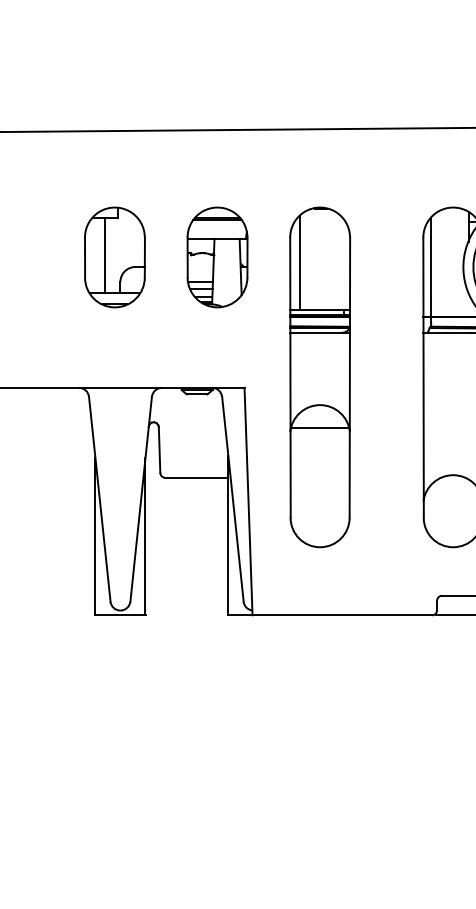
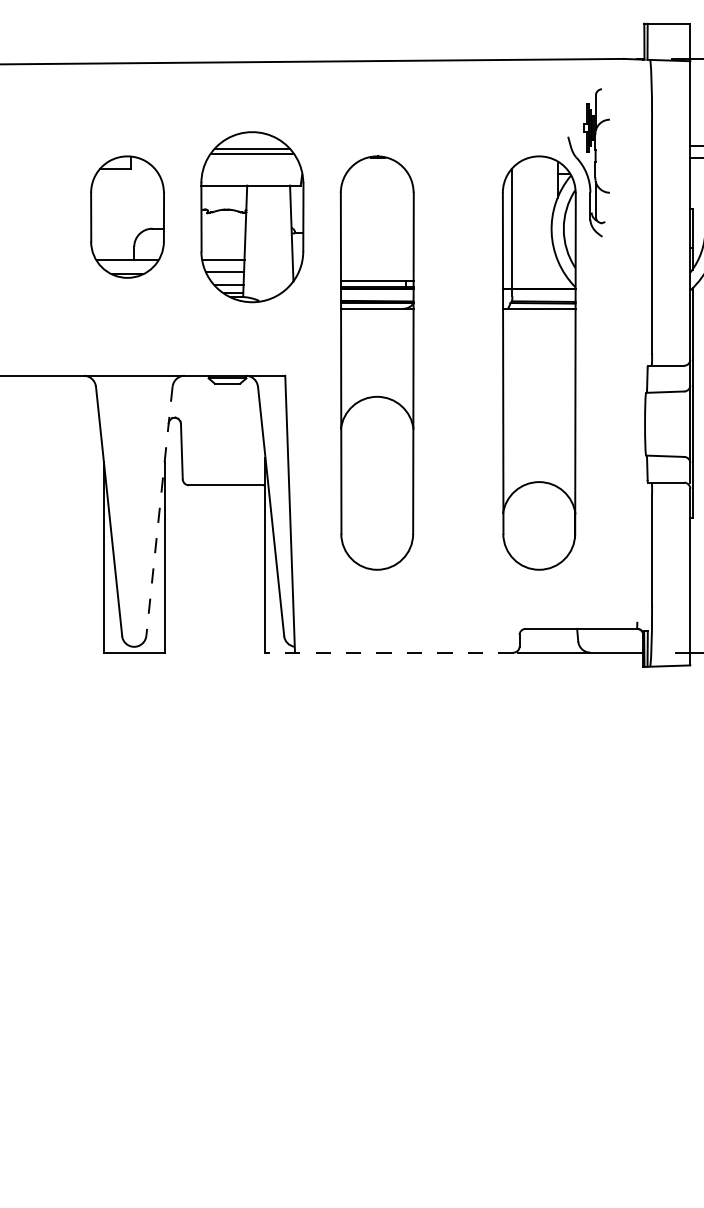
line: (105, 255) -> (115, 214), removed
part: (217, 256) -> (252, 216), size x1.4
line: (299, 262) -> (352, 223), removed
line: (320, 427) -> (377, 424), removed
line: (141, 499) -> (159, 511), solid -> dashed
line: (330, 615) -> (389, 652), solid -> dashed

